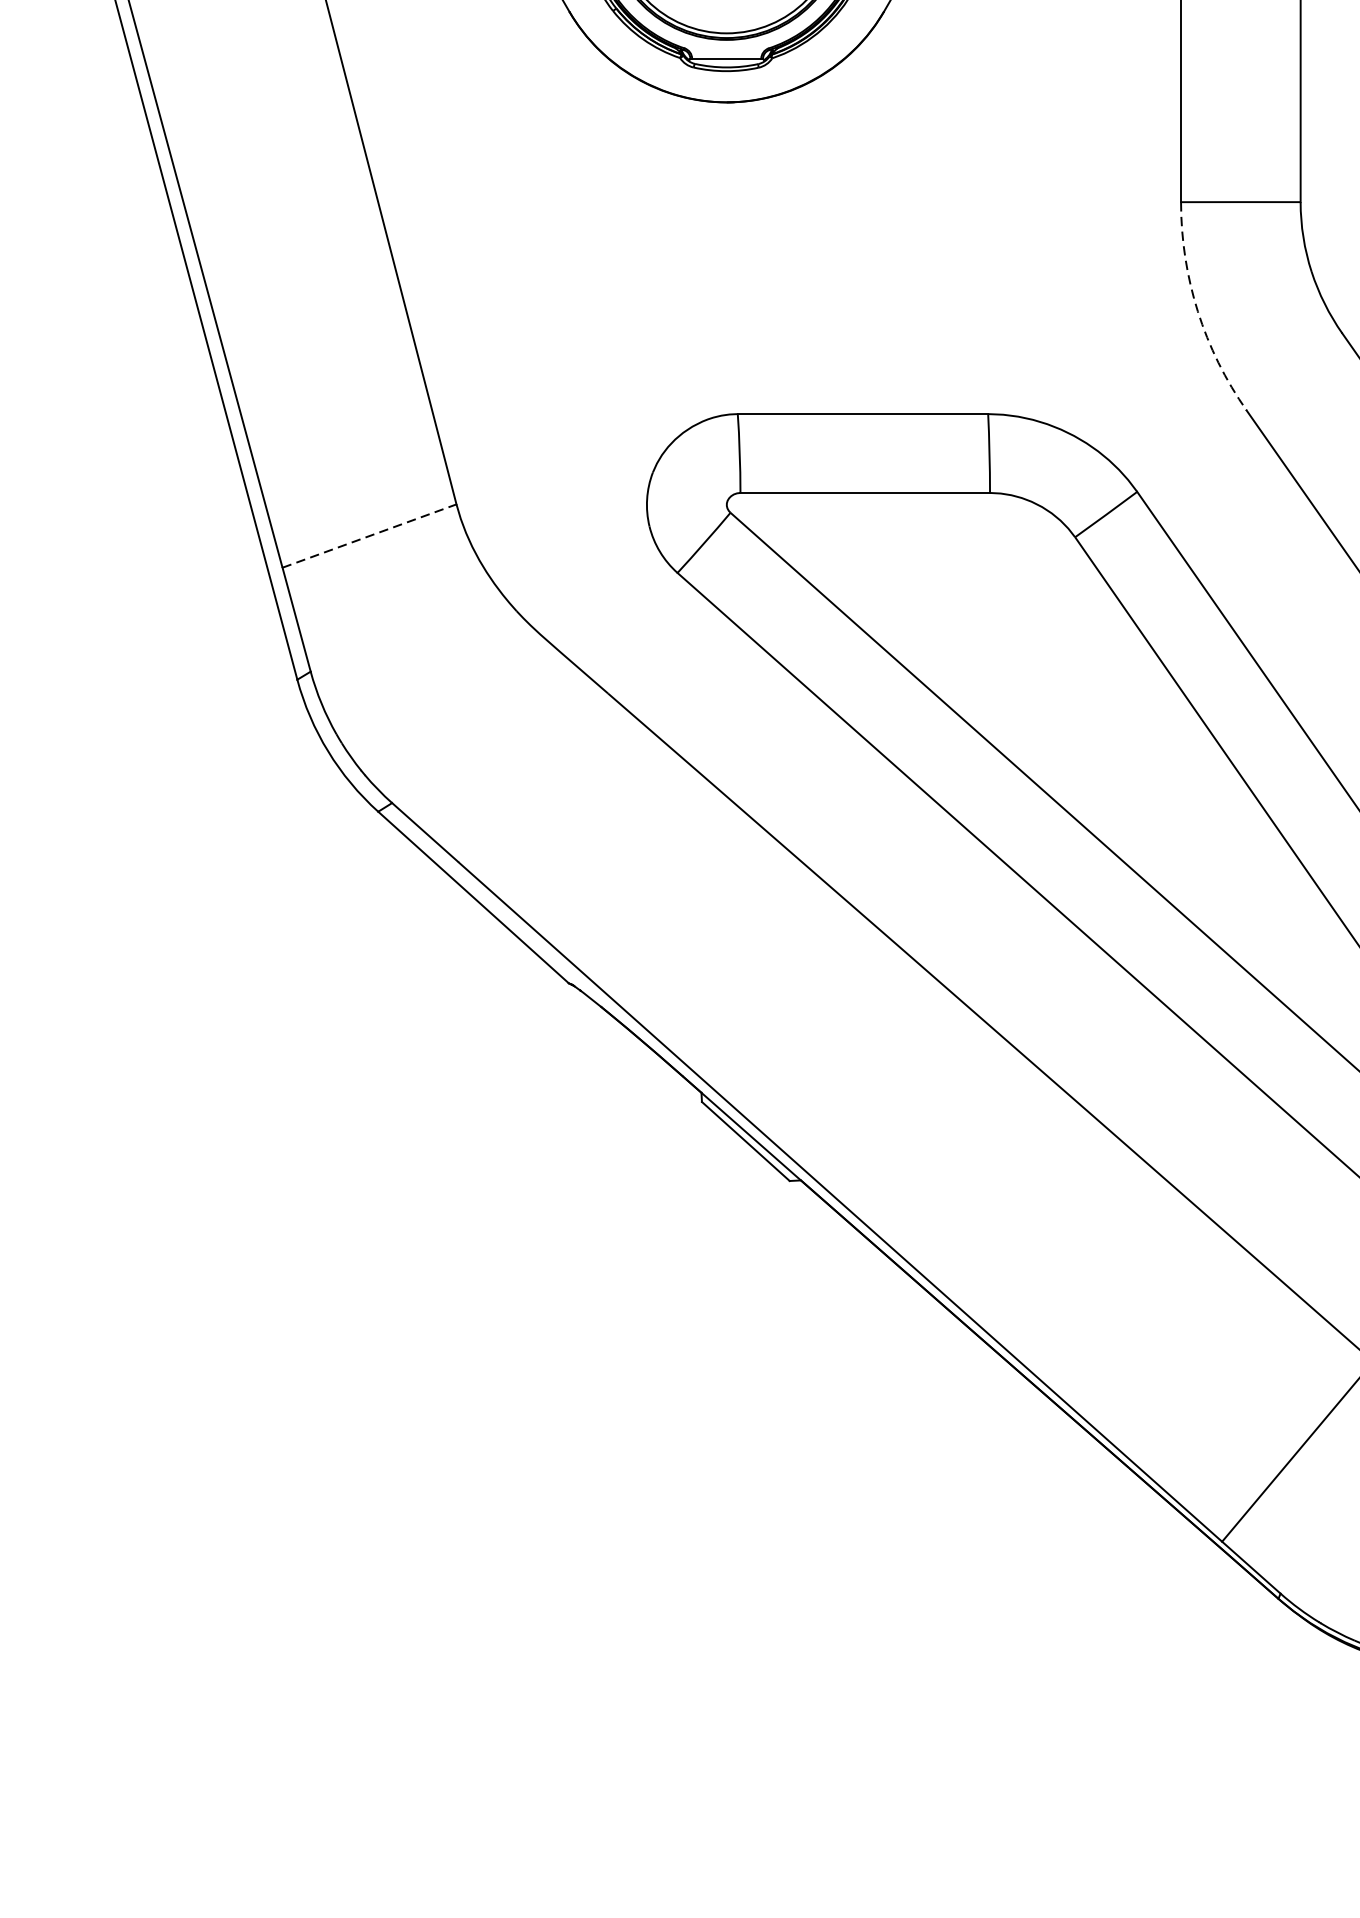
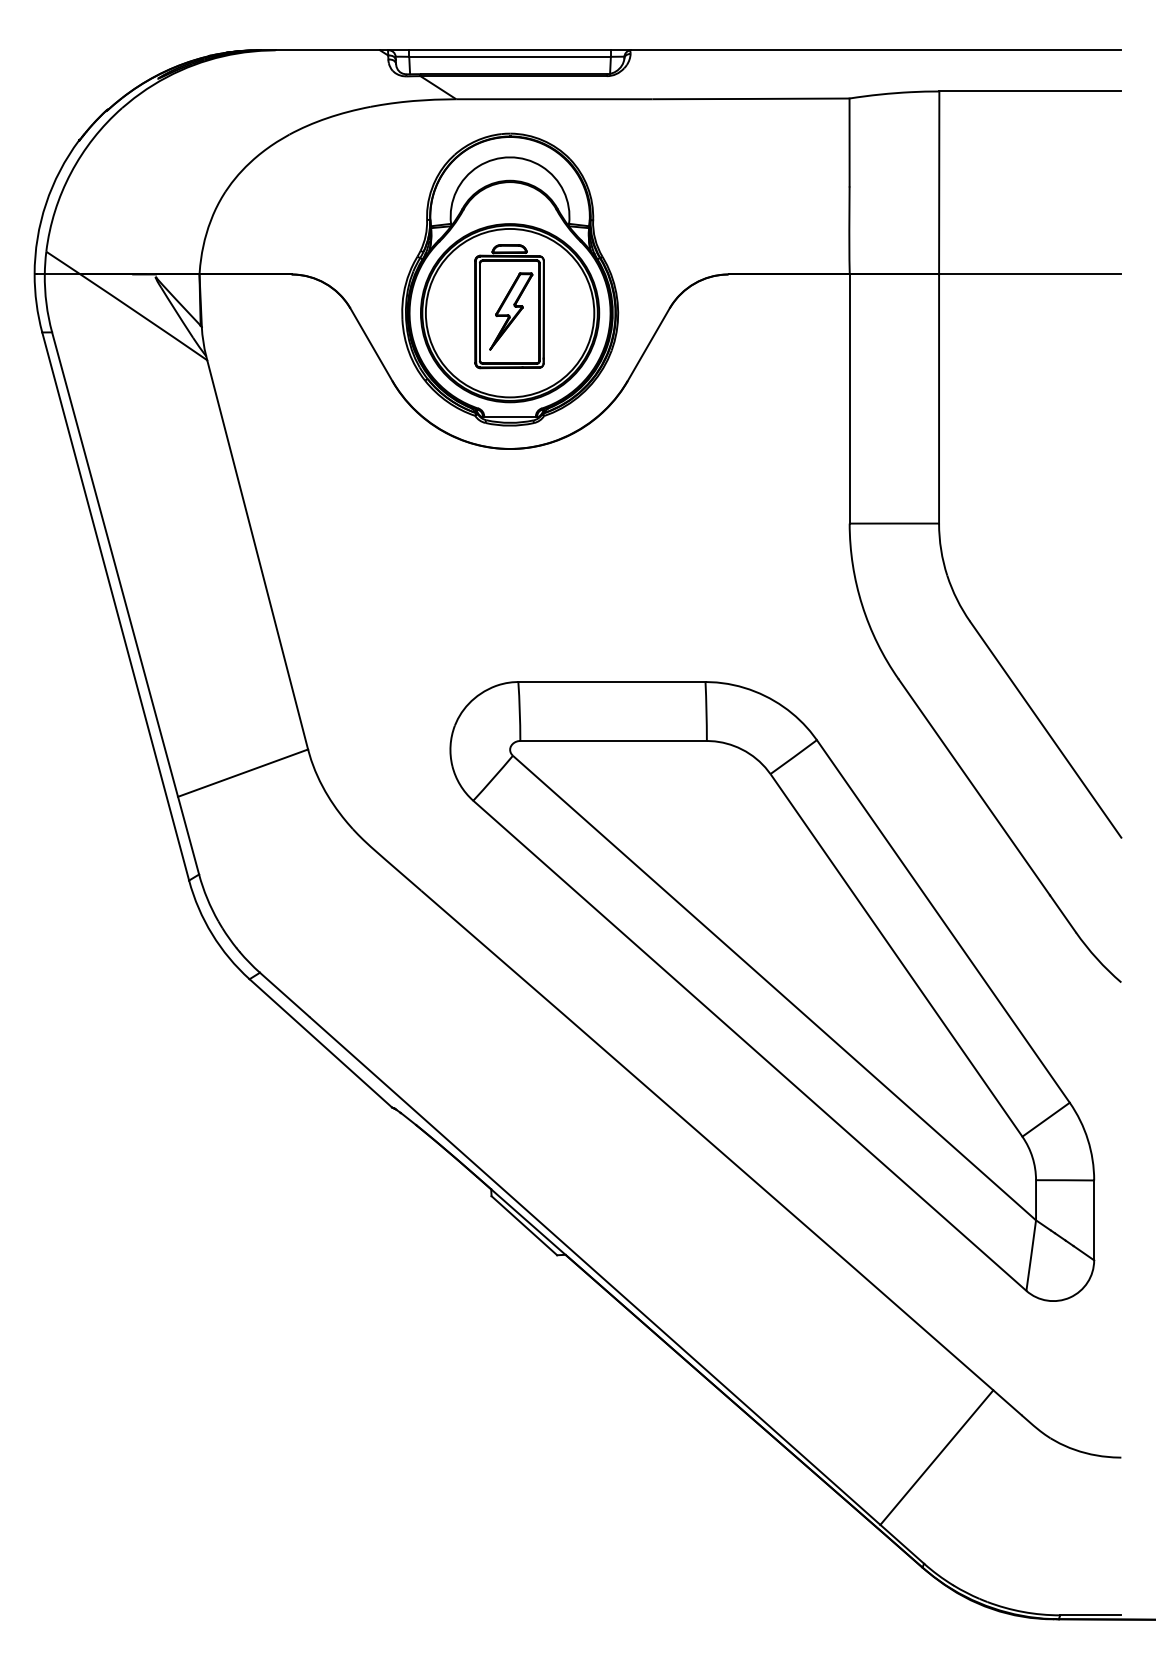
arc: (1198, 311) -> (862, 605), dashed -> solid
line: (370, 536) -> (243, 773), dashed -> solid

